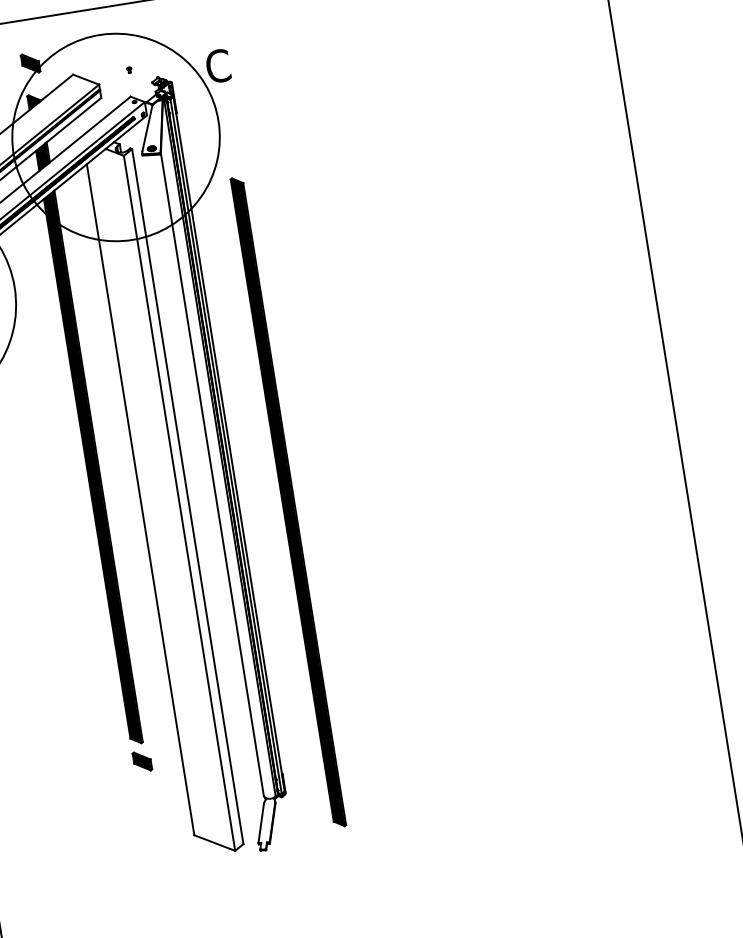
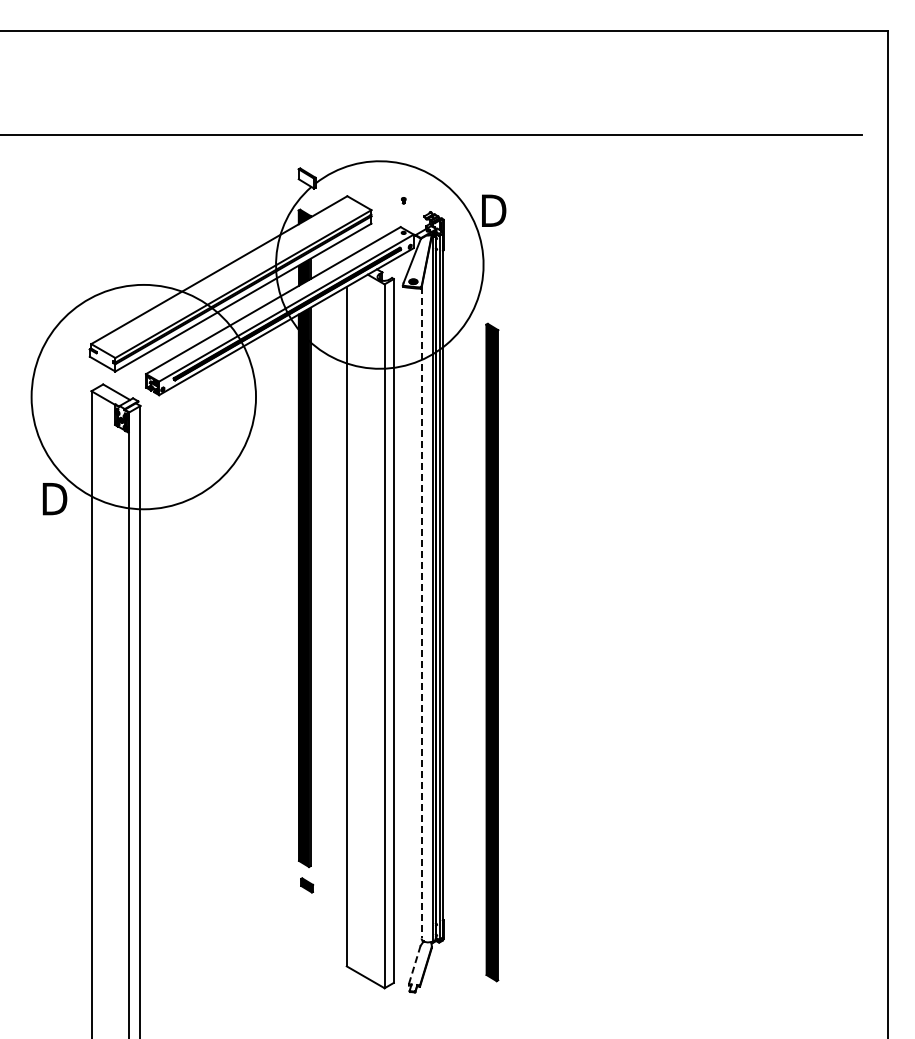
fill: (29, 63) -> (306, 178), removed
text: (219, 65) -> (493, 210), C -> D
line: (212, 474) -> (421, 612), solid -> dashed
part: (141, 761) -> (306, 885), size x0.7
line: (261, 823) -> (414, 965), solid -> dashed

